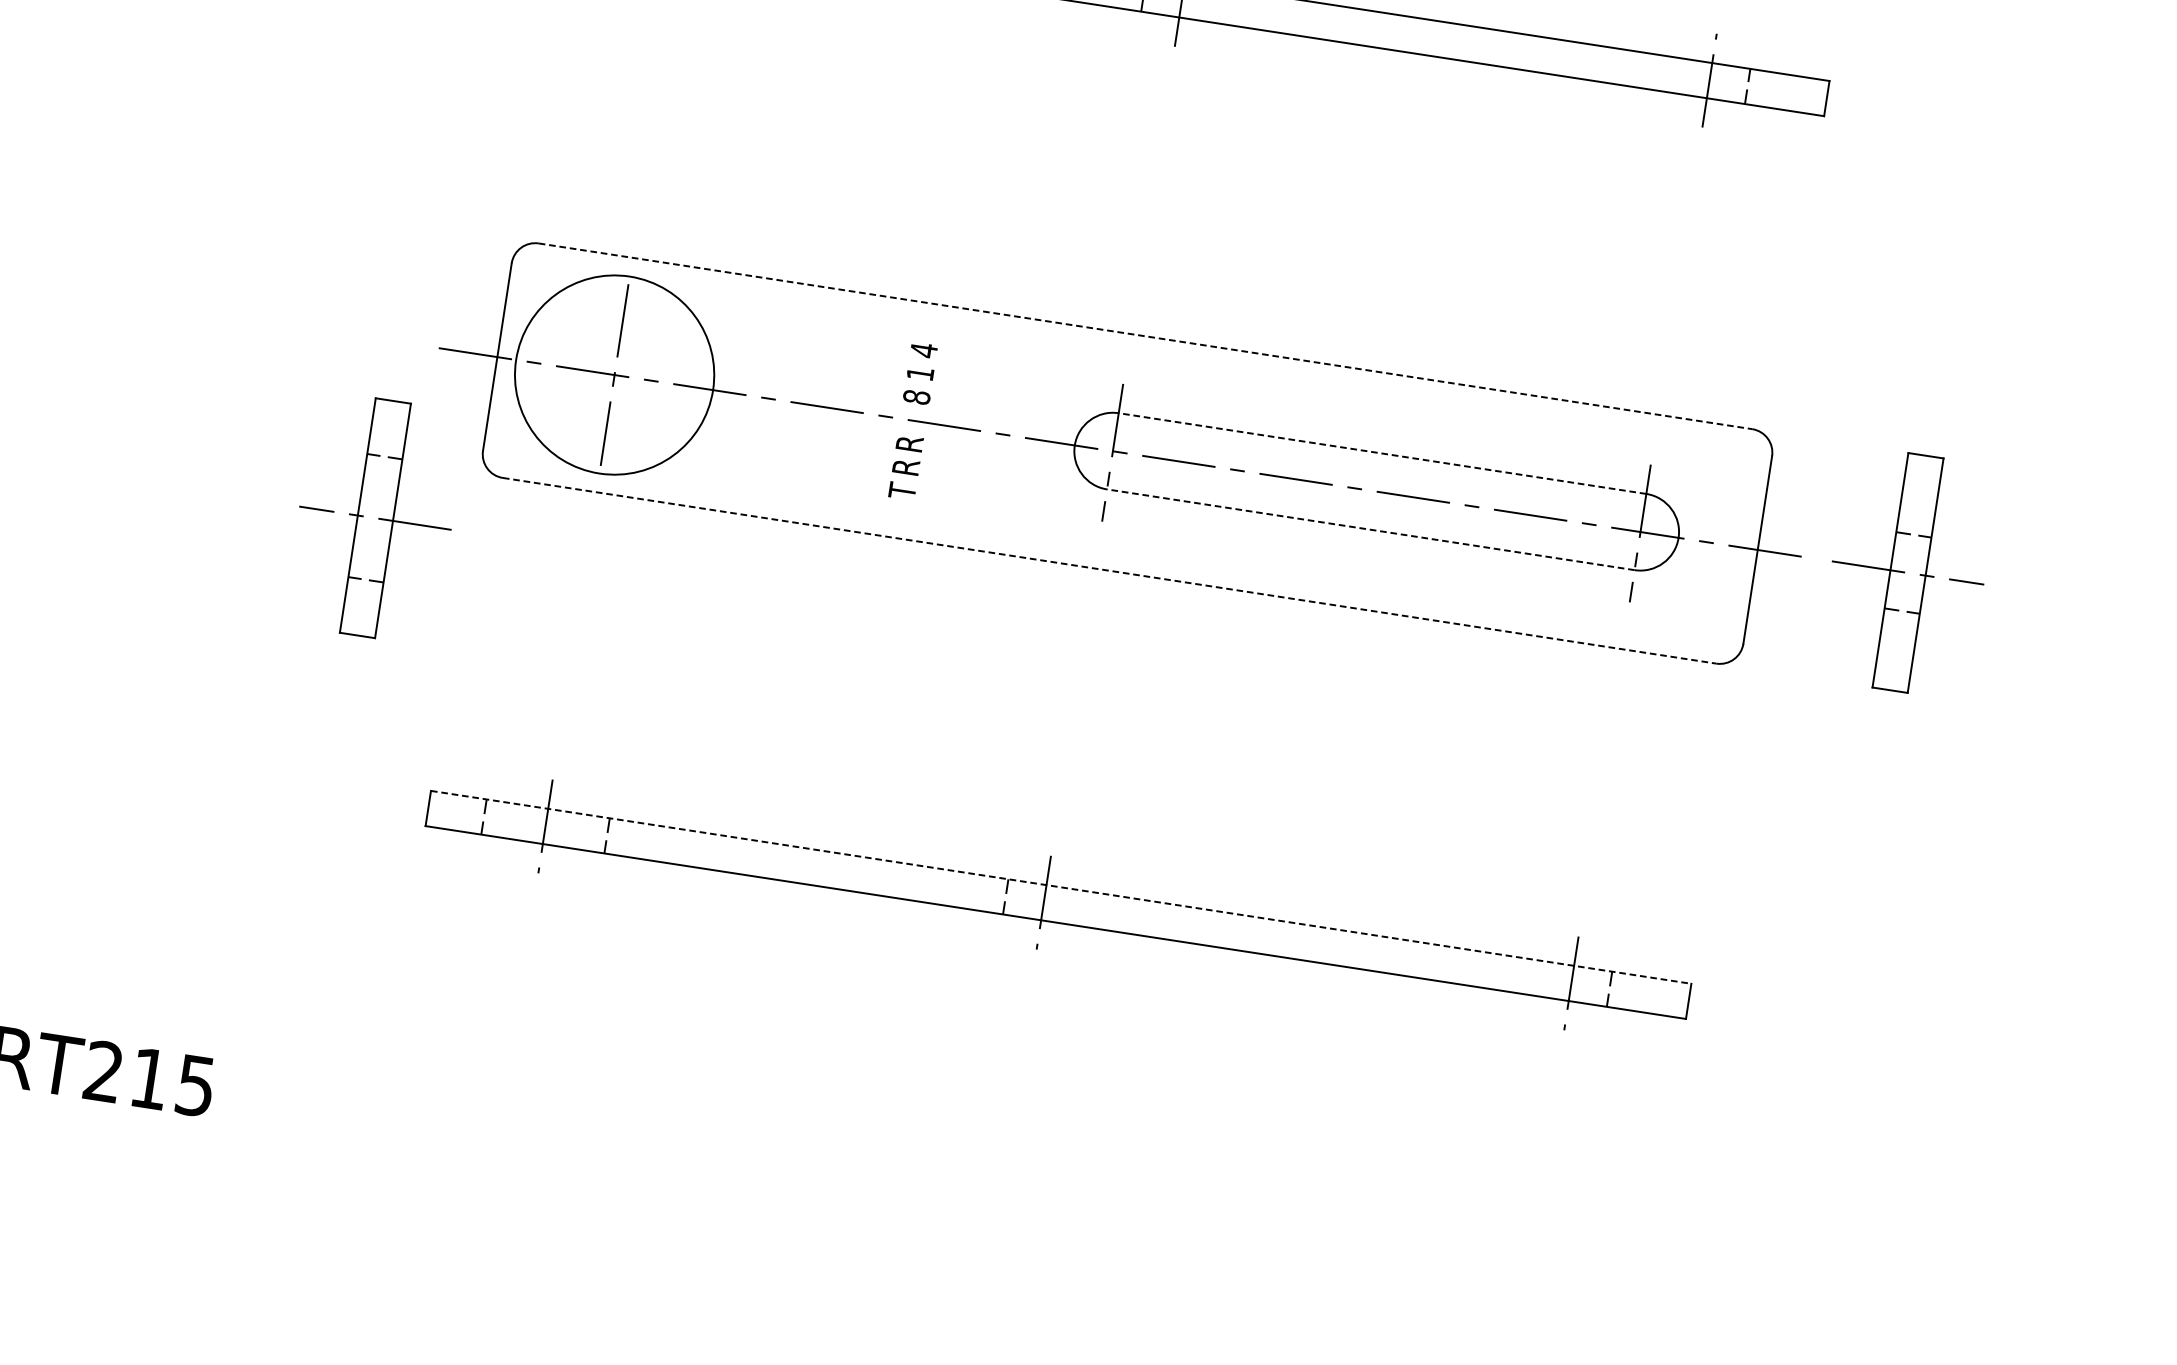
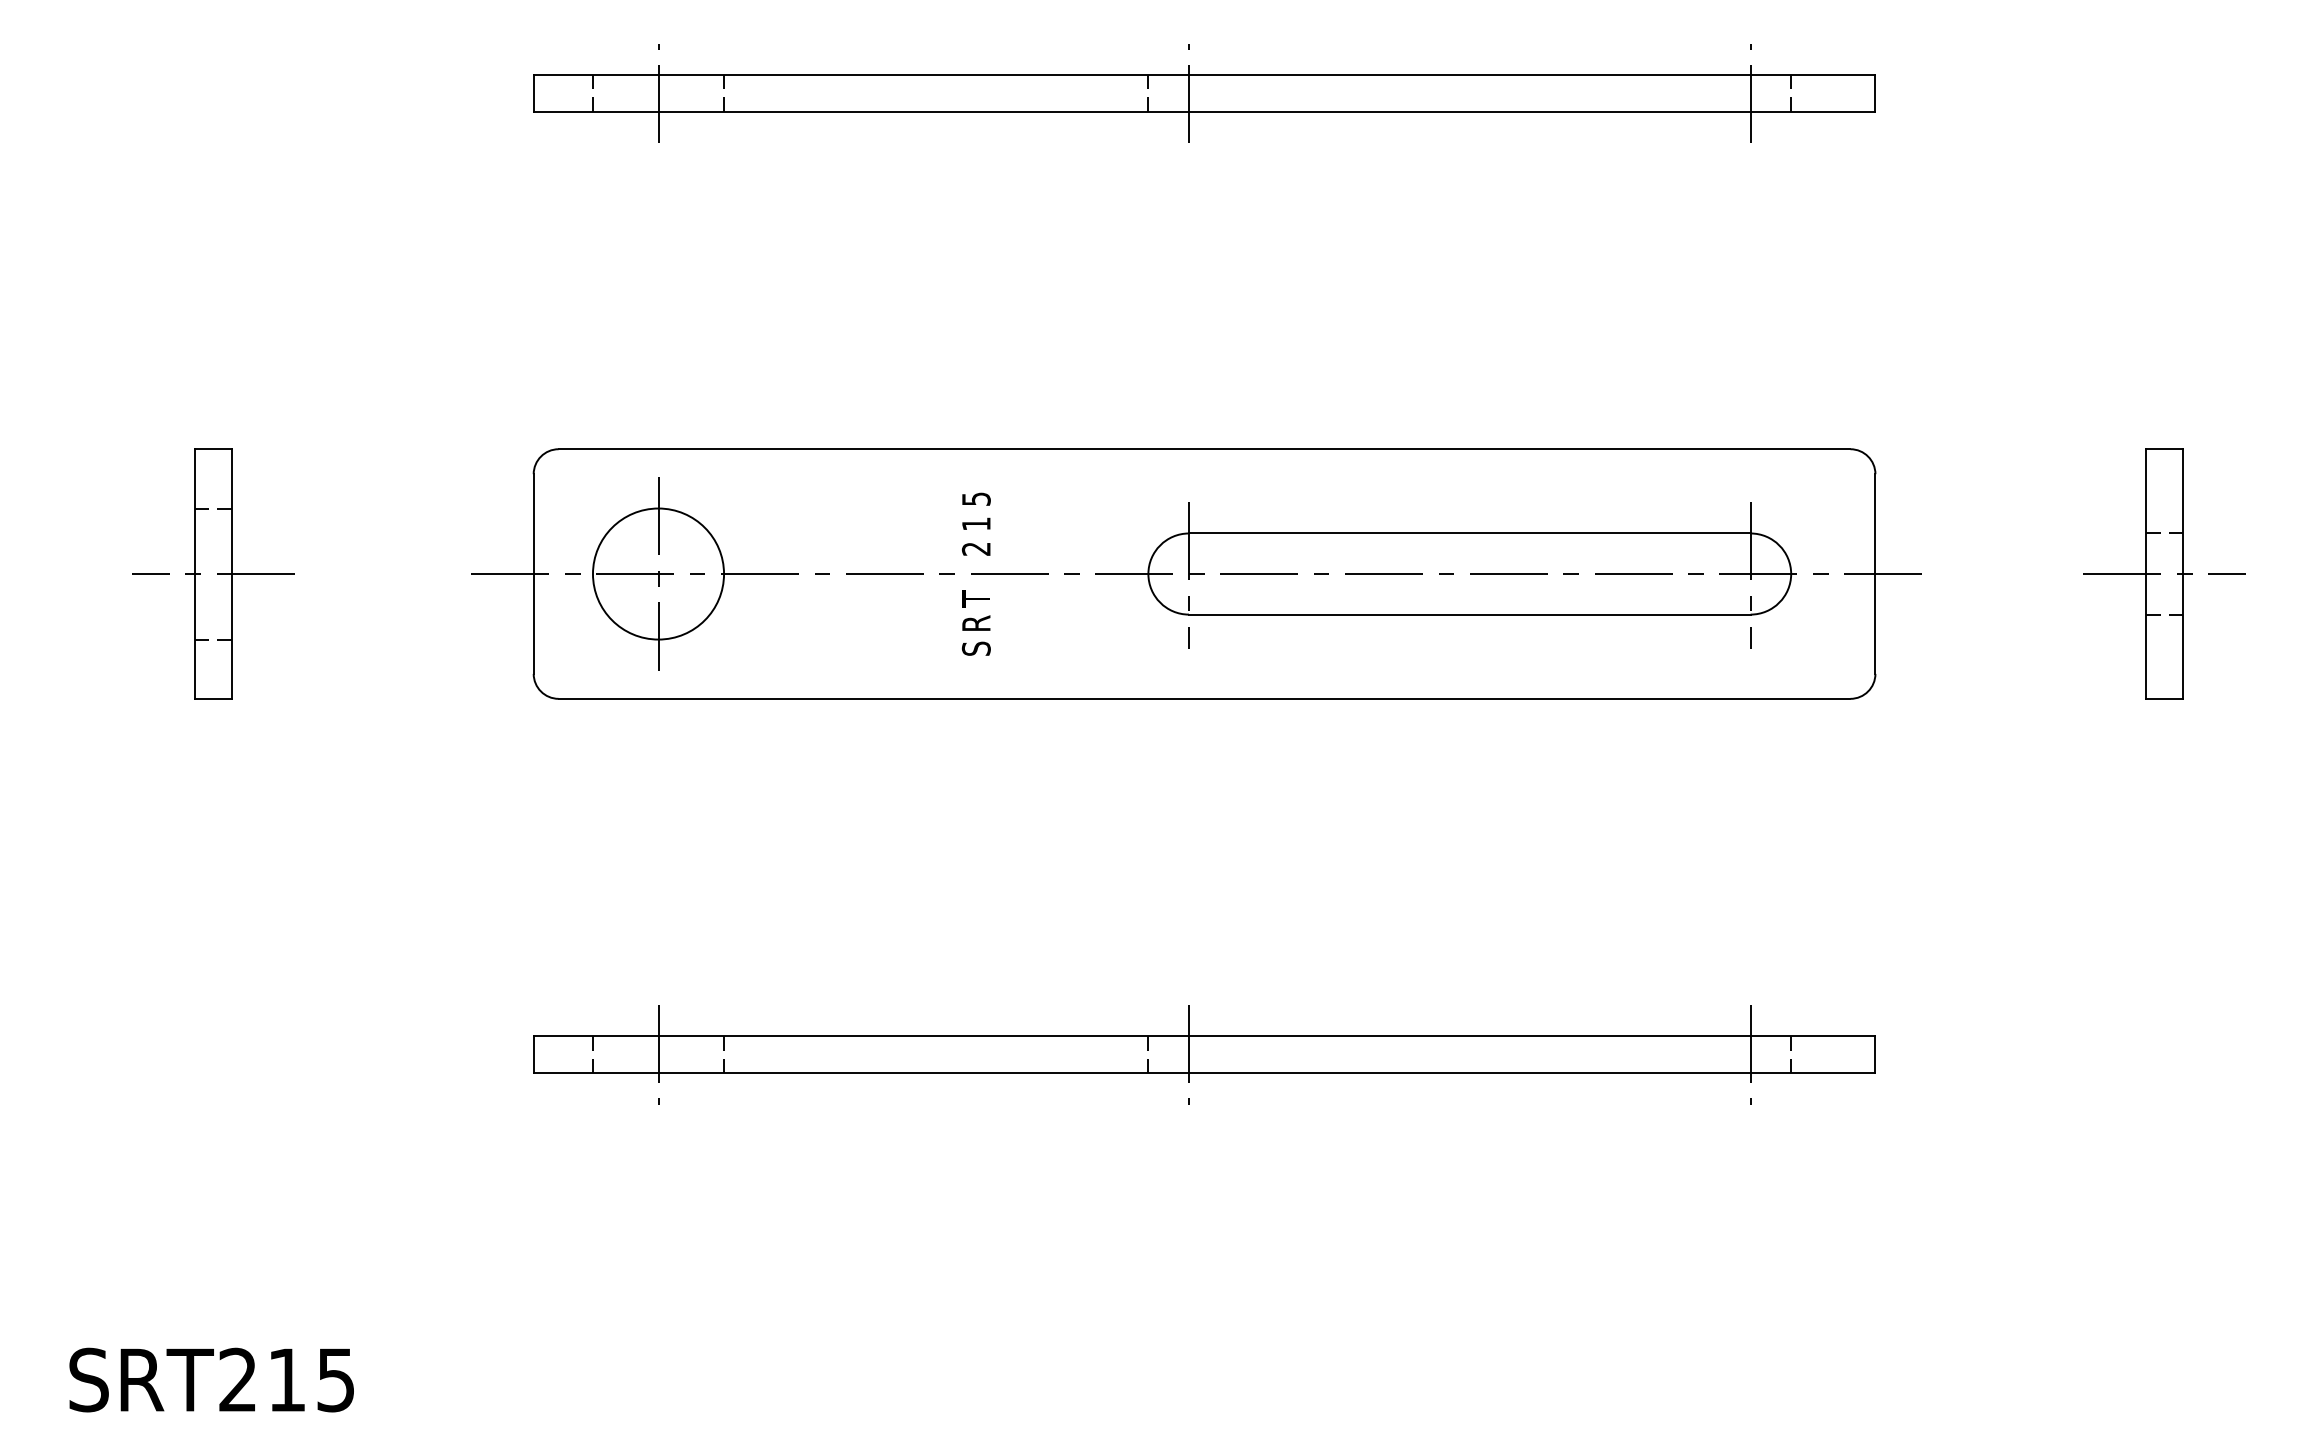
line: (1145, 336) -> (1204, 449), dashed -> solid
text: (924, 349) -> (976, 498), 4 -> 5
circle: (614, 374) -> (658, 573), size x0.62
text: (917, 396) -> (976, 548), 8 -> 2
text: (909, 443) -> (976, 598), R -> T
line: (1382, 453) -> (1469, 533), dashed -> solid
text: (901, 490) -> (975, 648), T -> S
part: (375, 517) -> (213, 573), moved
line: (1370, 529) -> (1469, 614), dashed -> solid
line: (1109, 570) -> (1204, 698), dashed -> solid
part: (1908, 572) -> (2164, 573), moved
line: (1061, 887) -> (1204, 1035), dashed -> solid

